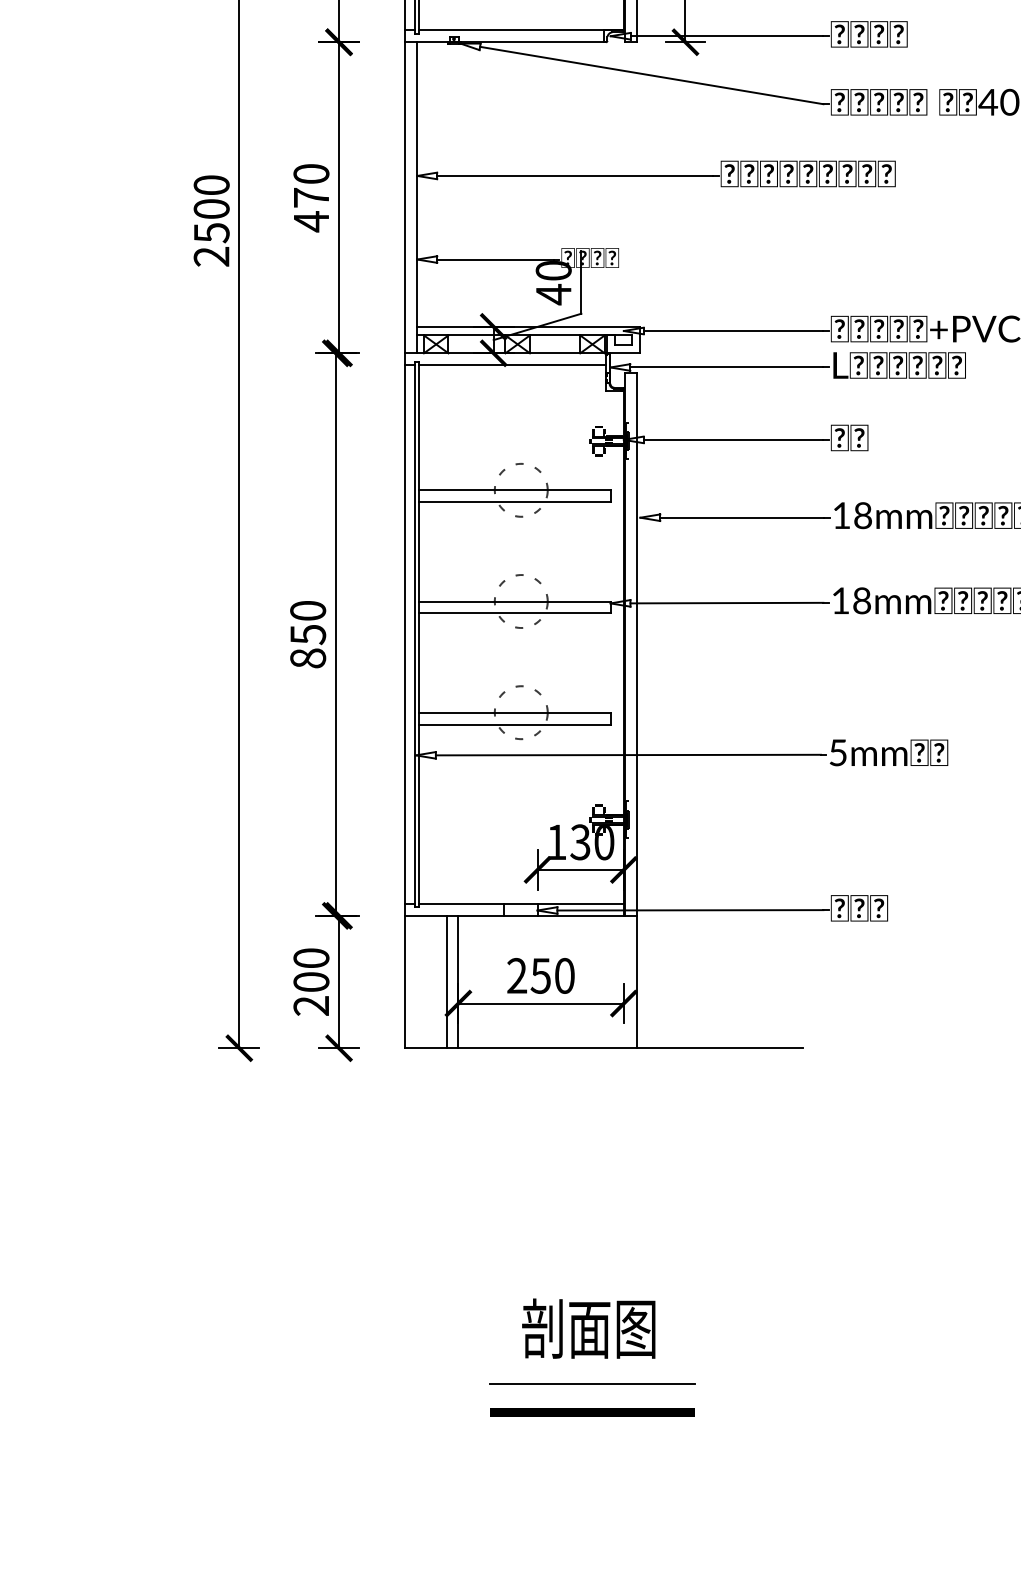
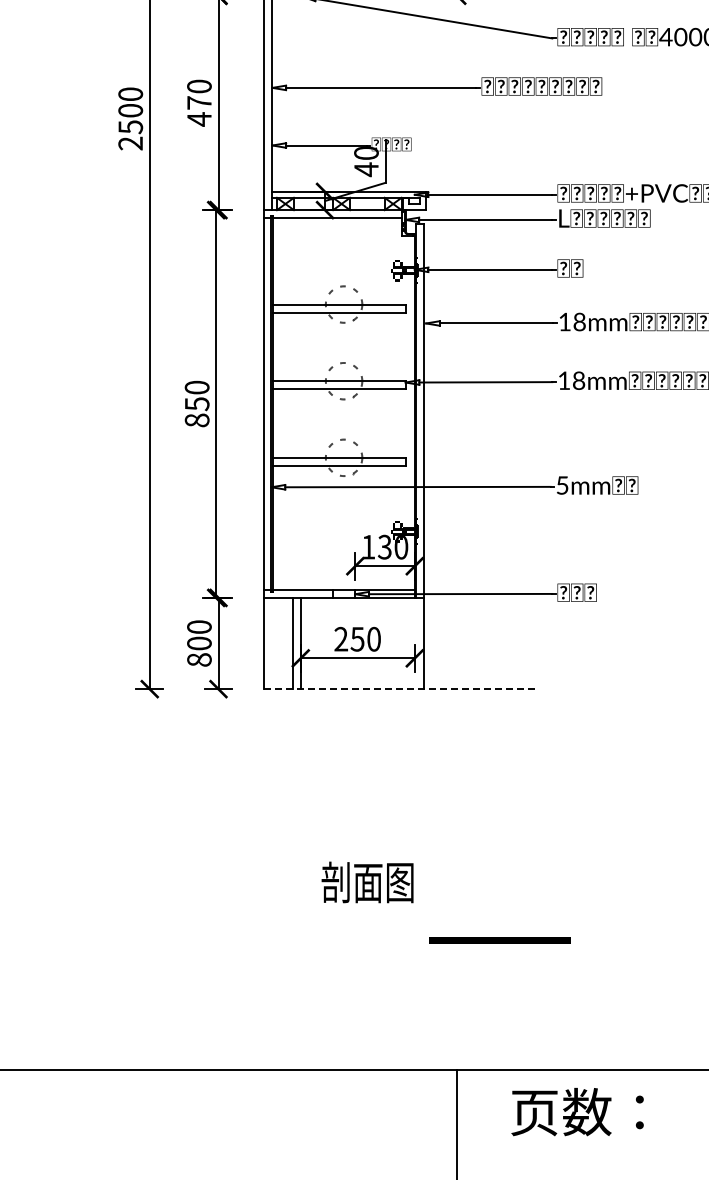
text: (311, 1005) -> (199, 659), 200 -> 800
line: (604, 1048) -> (401, 689), solid -> dashed
text: (588, 1328) -> (367, 882), moved
line: (591, 1383) -> (392, 920), removed
line: (591, 1412) -> (499, 940), moved

